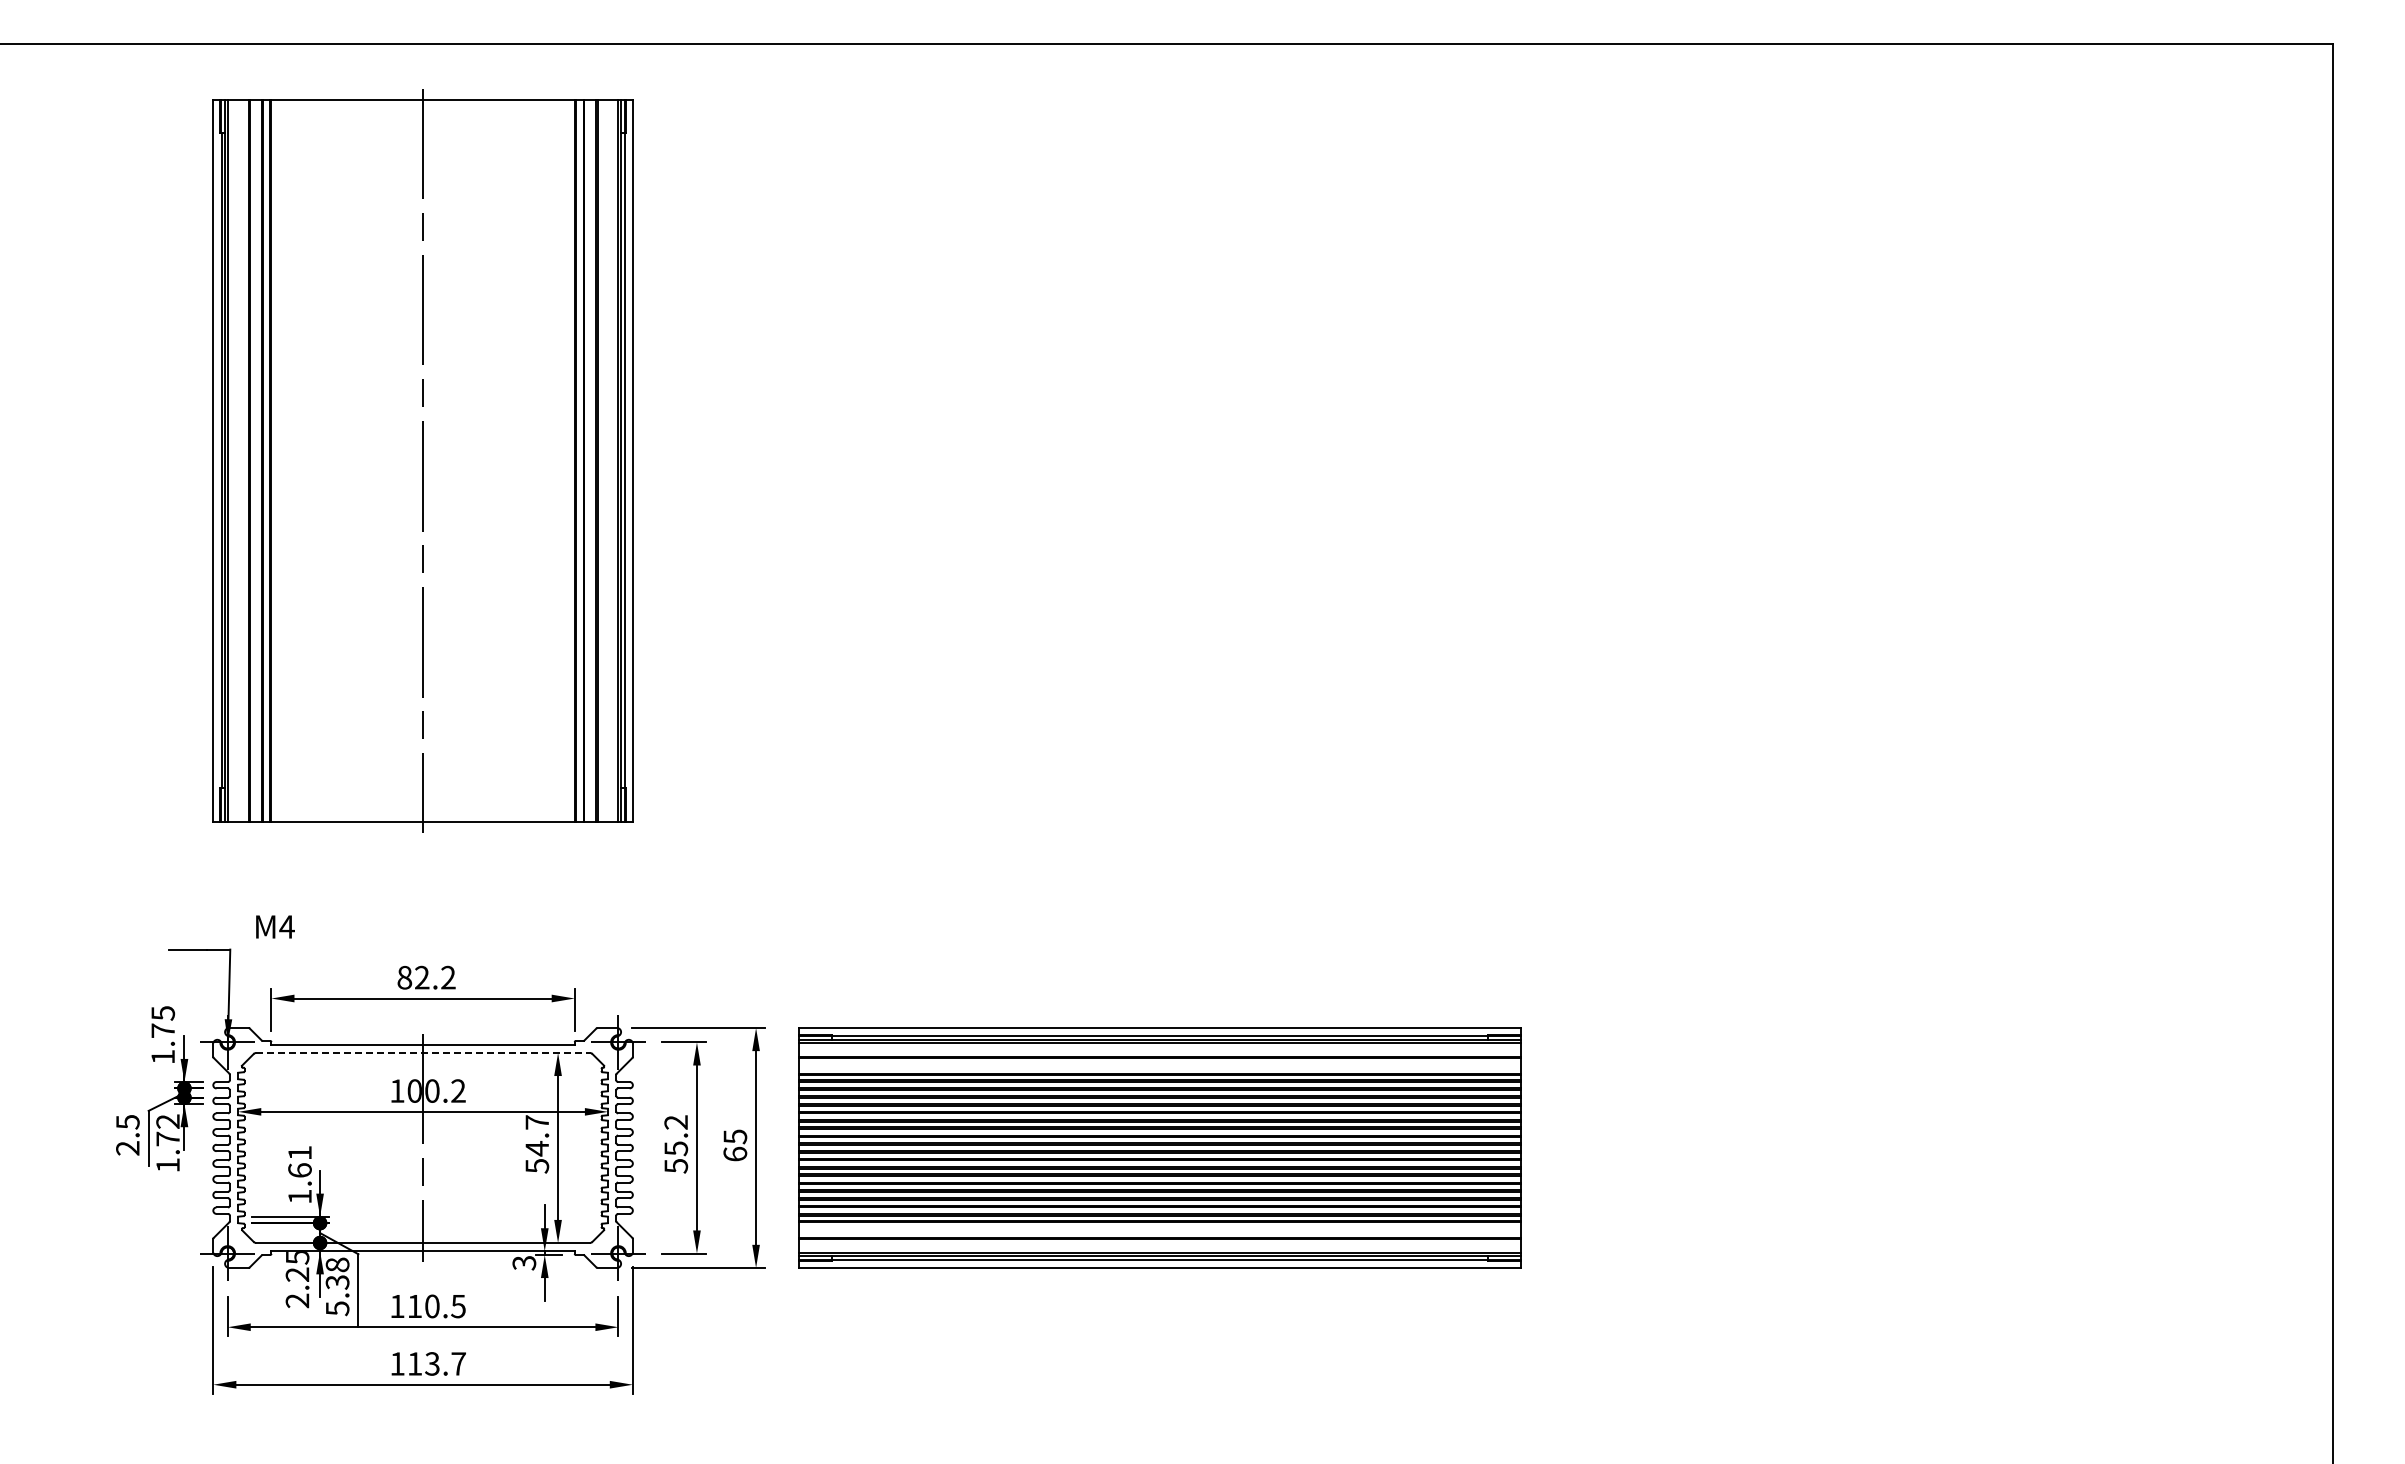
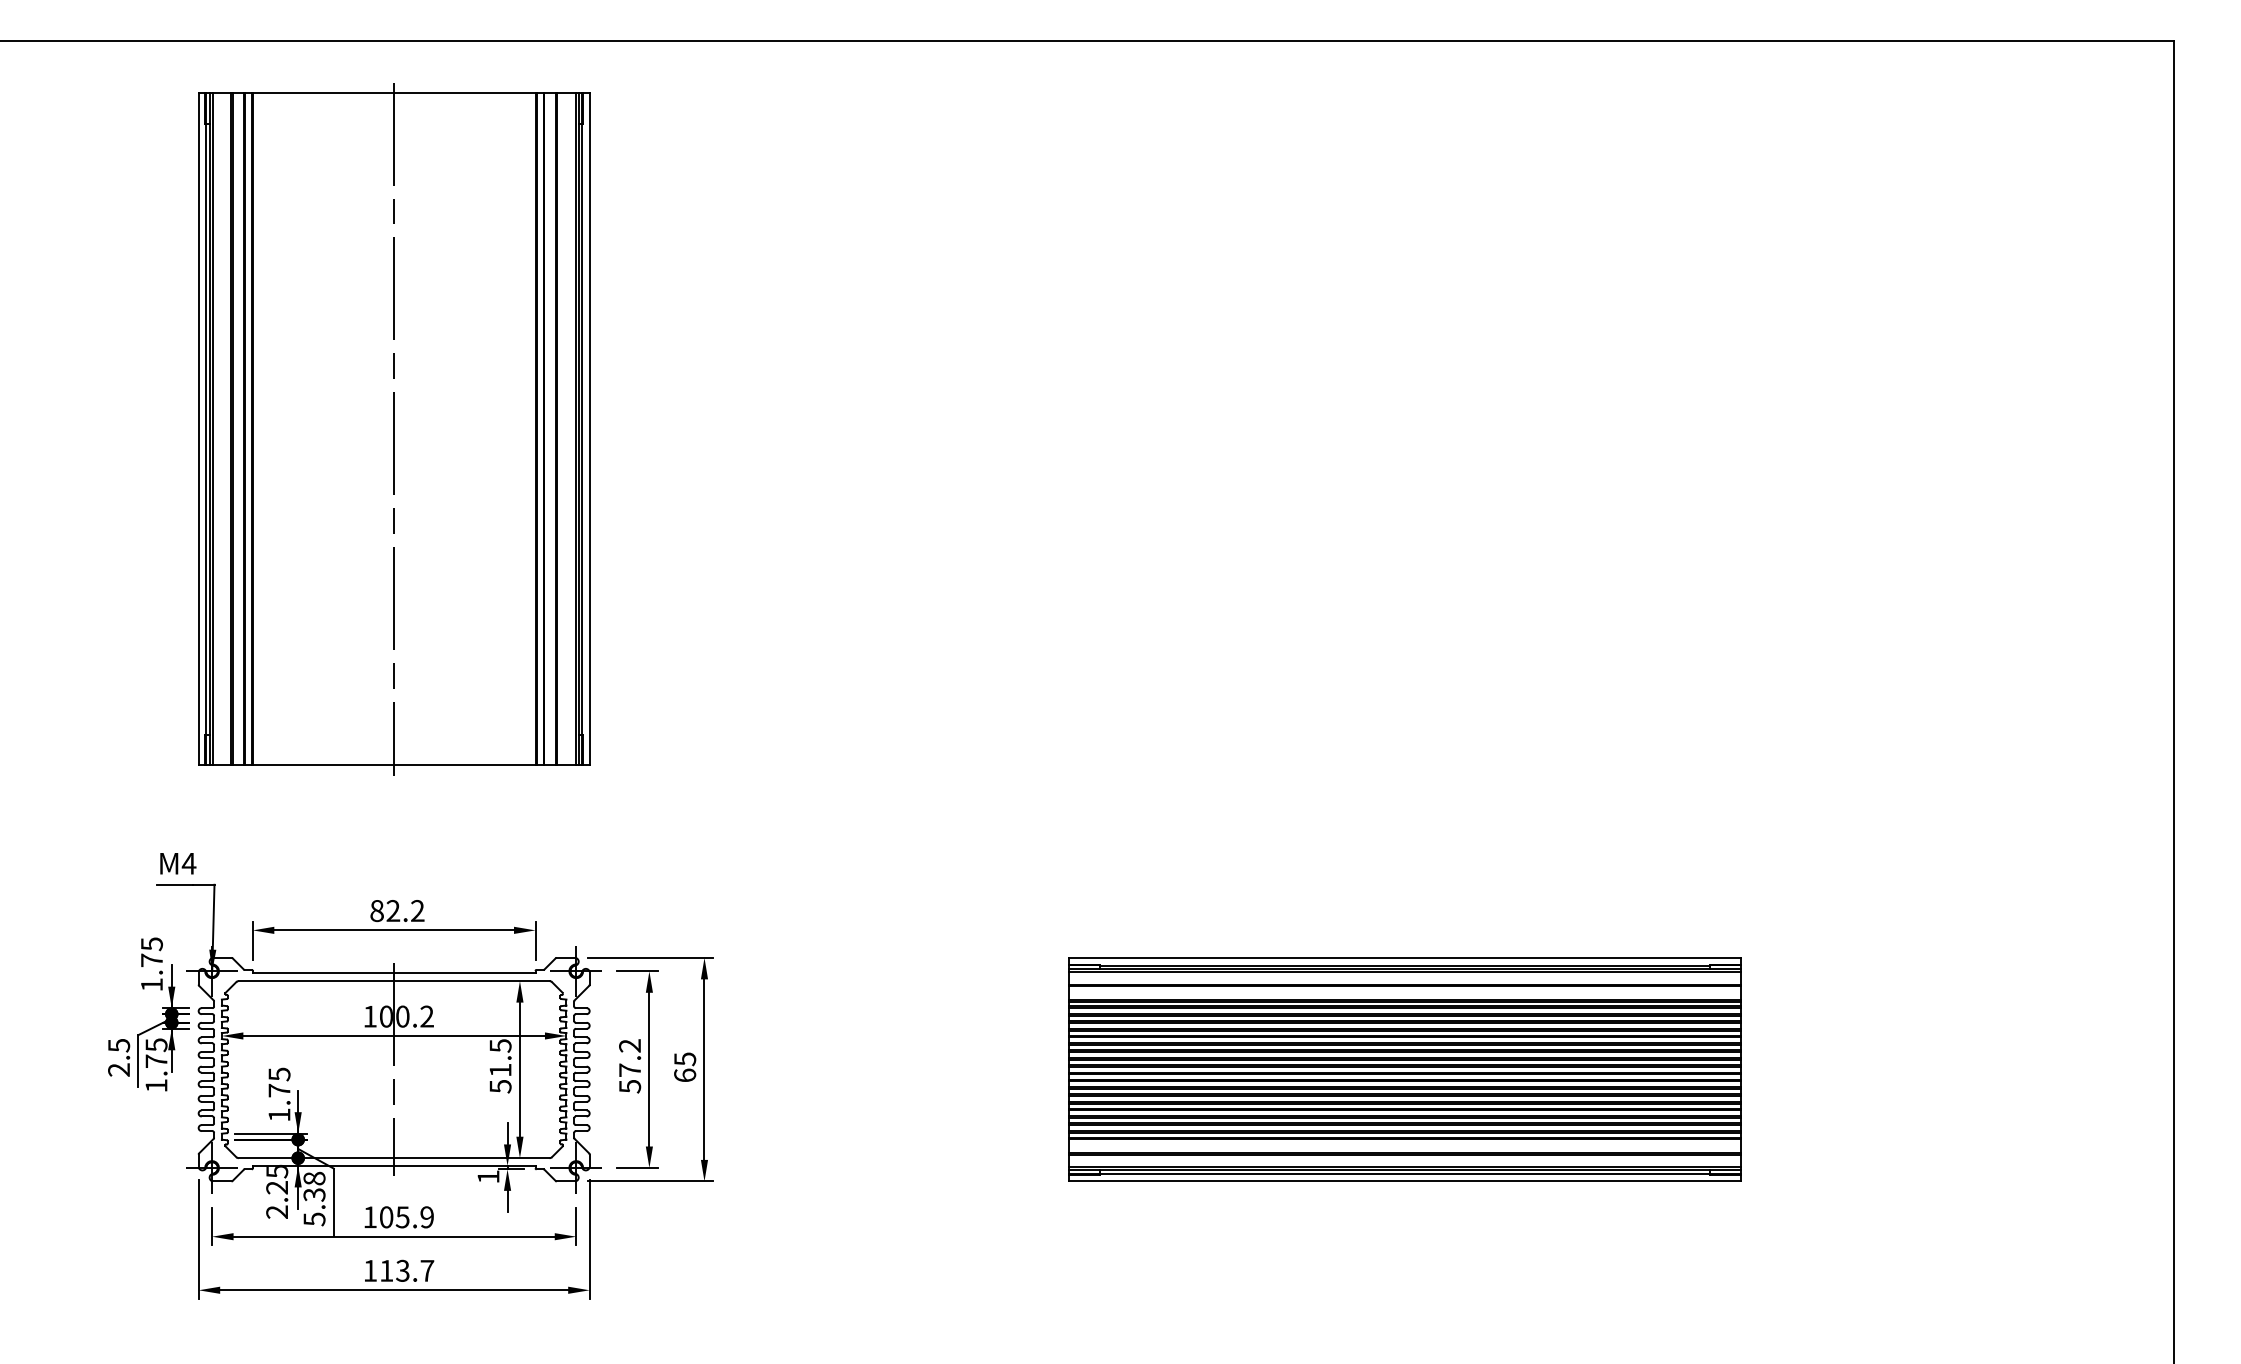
text: (275, 926) -> (178, 863), moved
line: (423, 1052) -> (394, 980), dashed -> solid
text: (167, 1121) -> (155, 1044), 1.72 -> 1.75
text: (537, 1135) -> (500, 1058), 54.7 -> 51.5
part: (1159, 1147) -> (1404, 1069), moved
text: (676, 1148) -> (630, 1070), 55.2 -> 57.2
text: (299, 1161) -> (278, 1082), 1.61 -> 1.75
text: (524, 1263) -> (488, 1177), 3 -> 1
text: (436, 1306) -> (406, 1217), 110.5 -> 105.9

